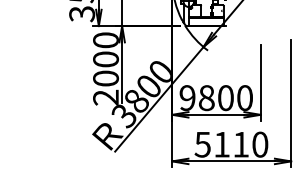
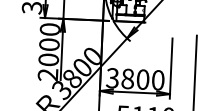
text: (187, 97) -> (112, 77), 9800 -> 3800

